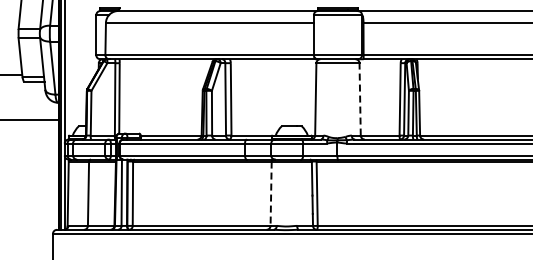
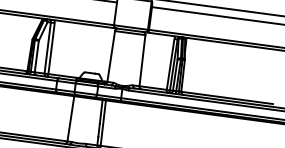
line: (360, 98) -> (142, 60), dashed -> solid
line: (271, 194) -> (71, 119), dashed -> solid

